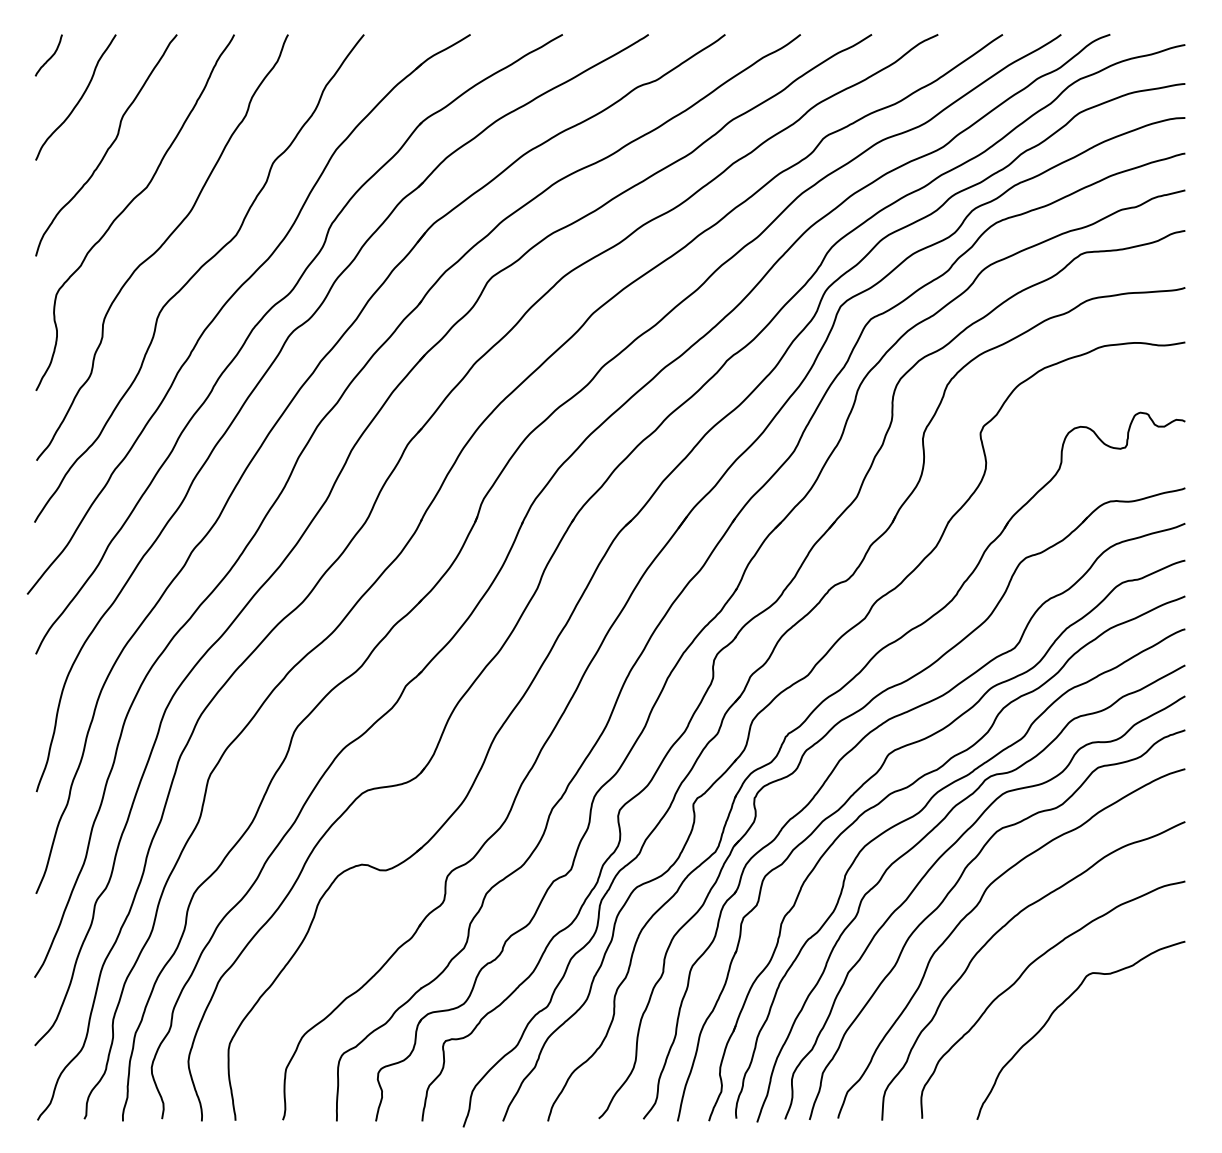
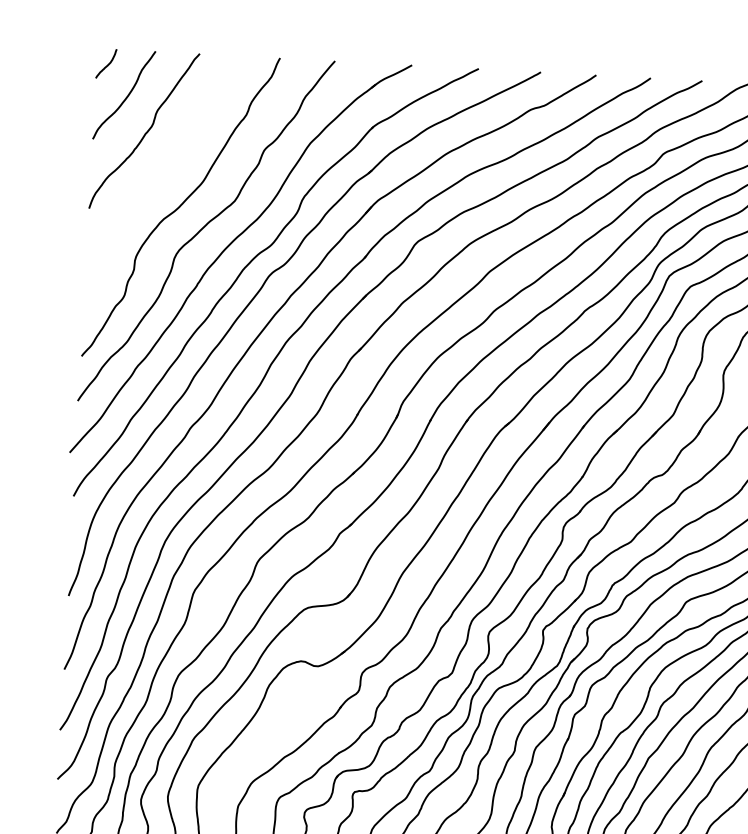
curve: (128, 206) -> (158, 176), removed

